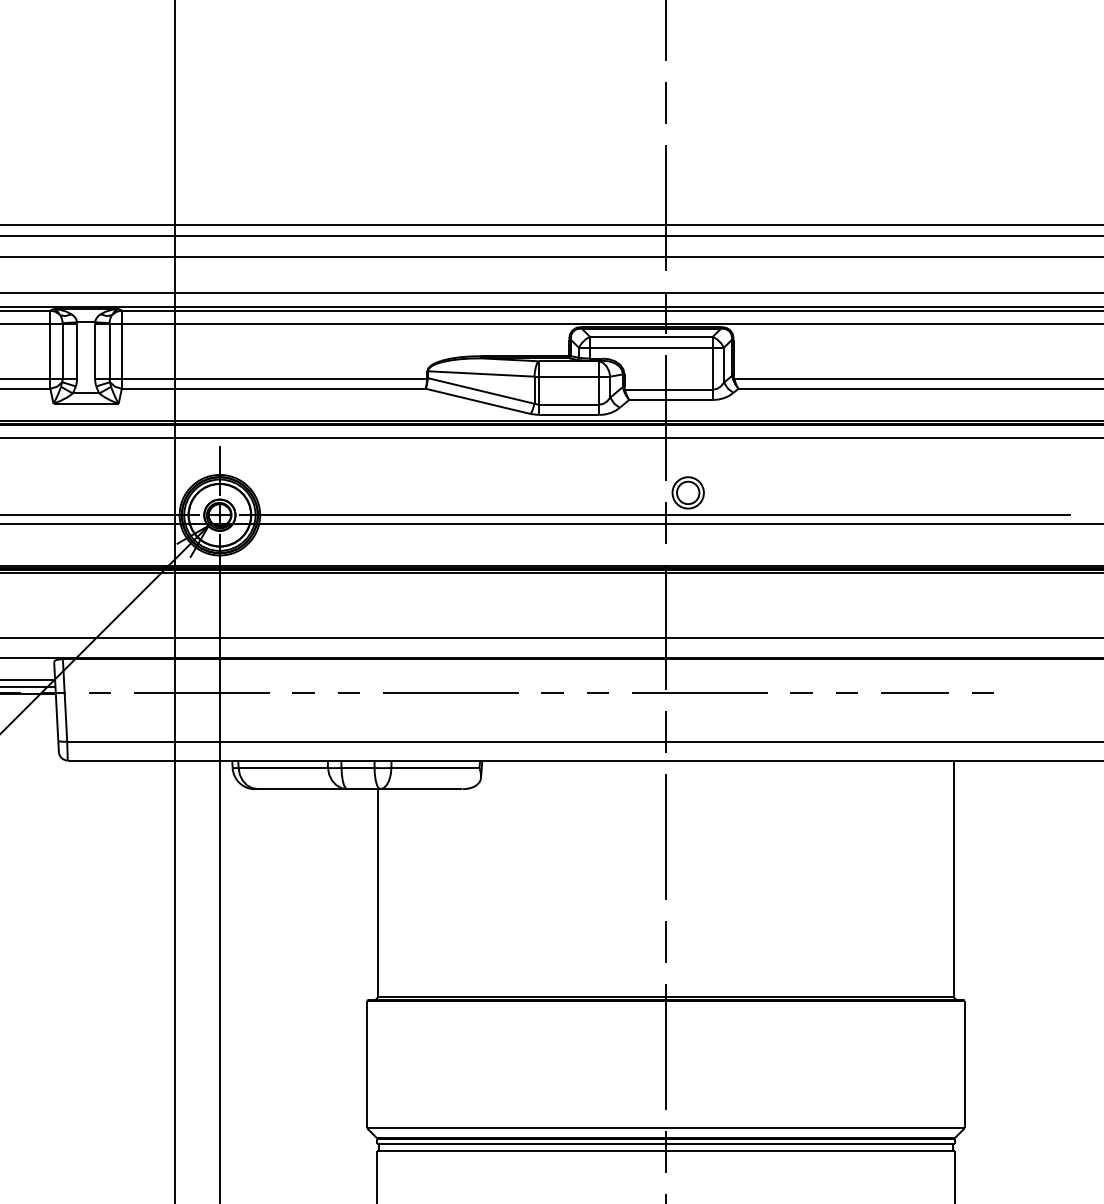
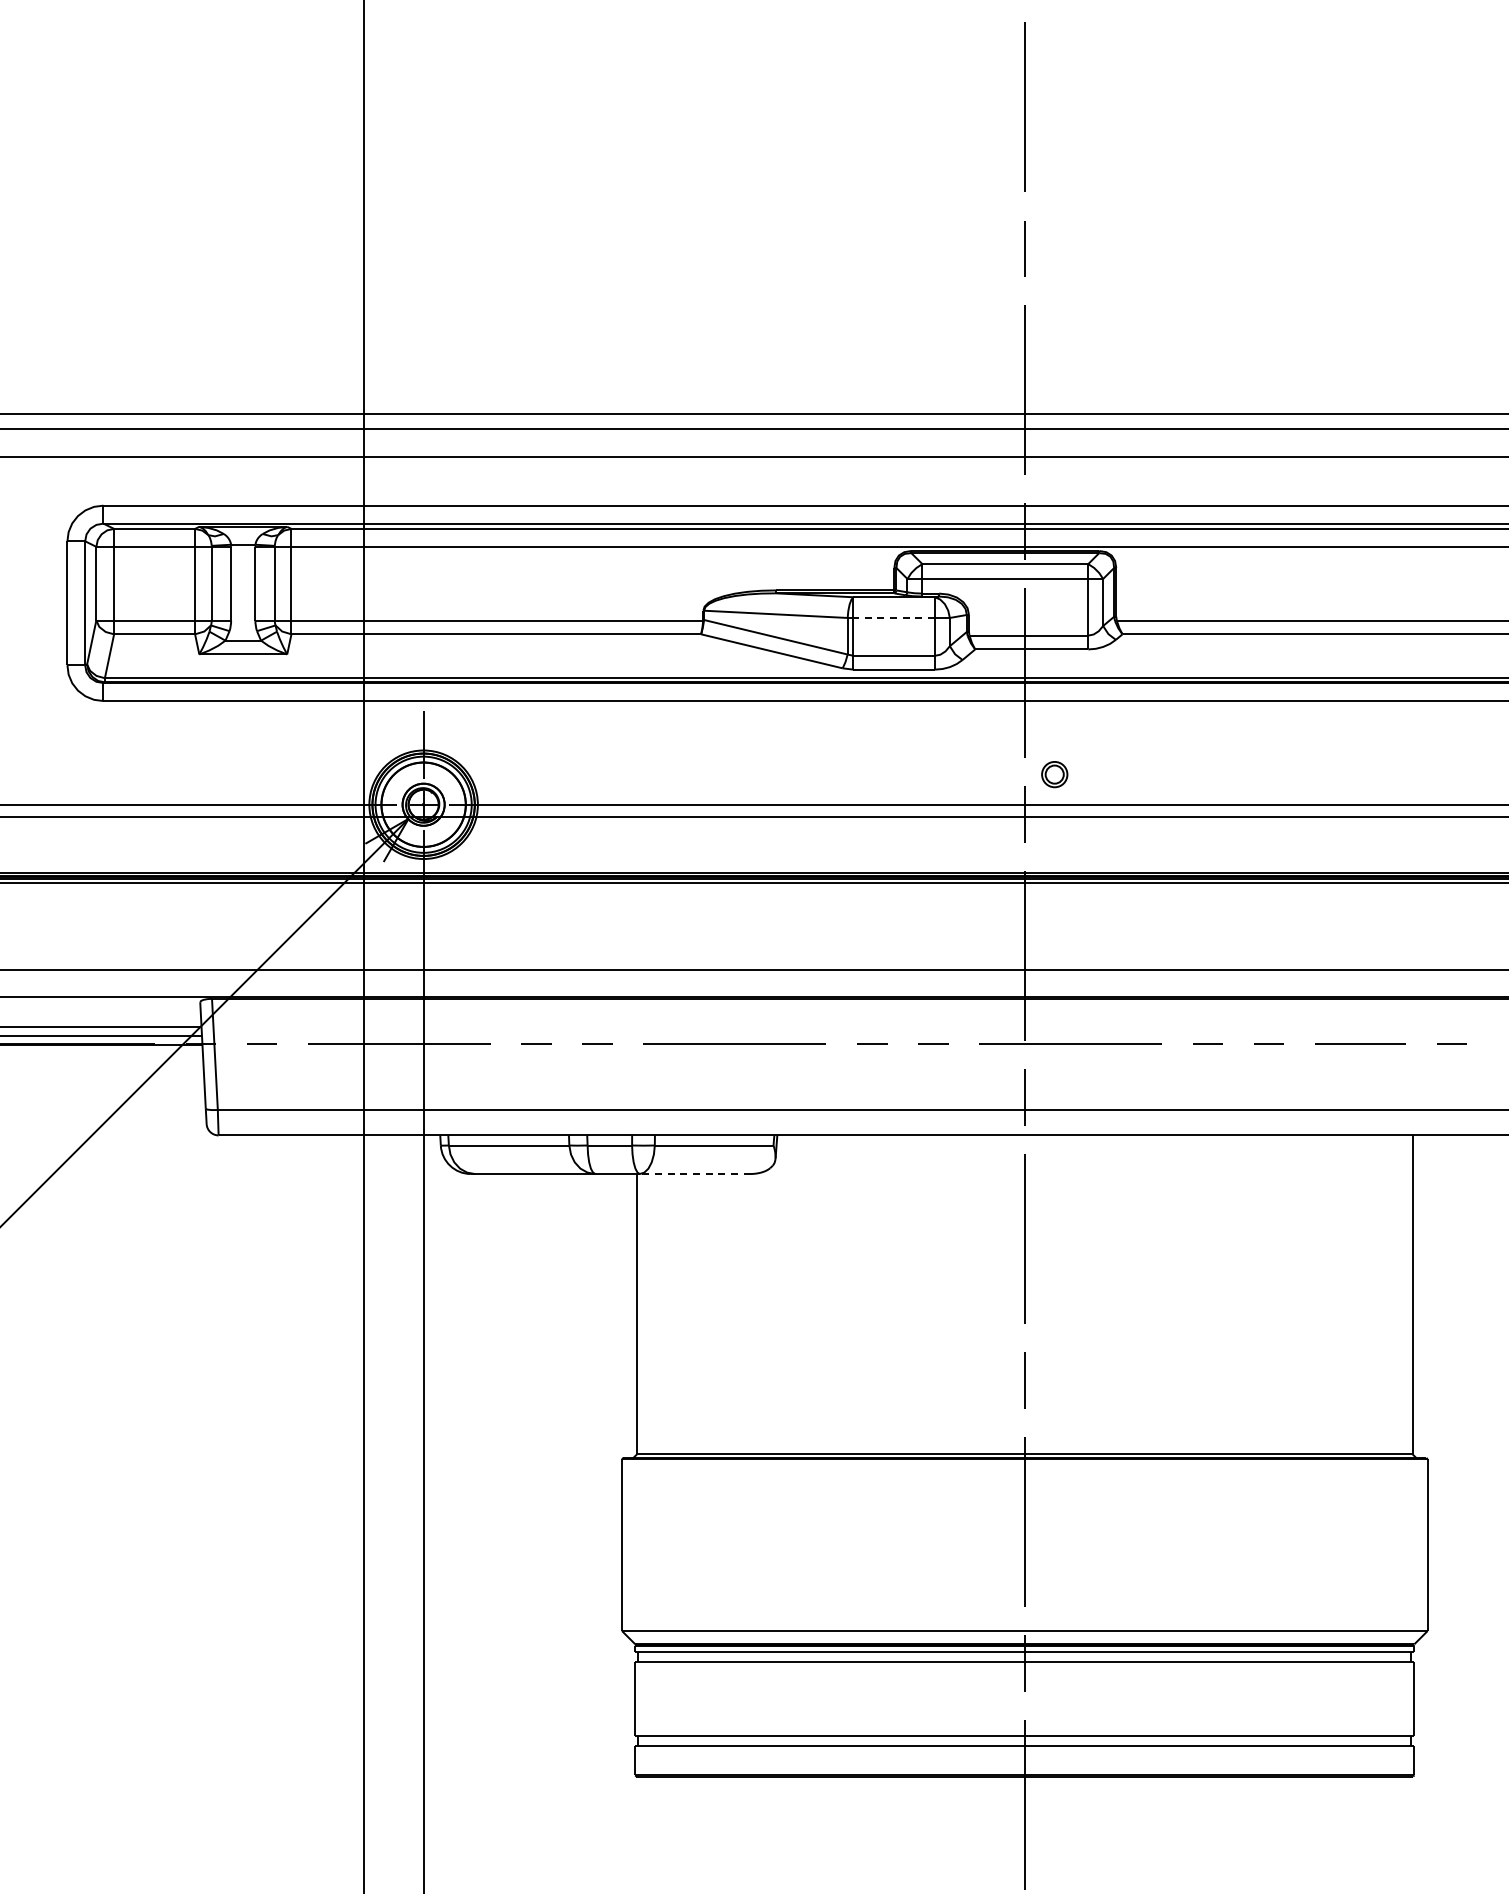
line: (569, 376) -> (894, 617), solid -> dashed
part: (687, 492) -> (1054, 774), size x0.6
line: (420, 789) -> (694, 1174), solid -> dashed

